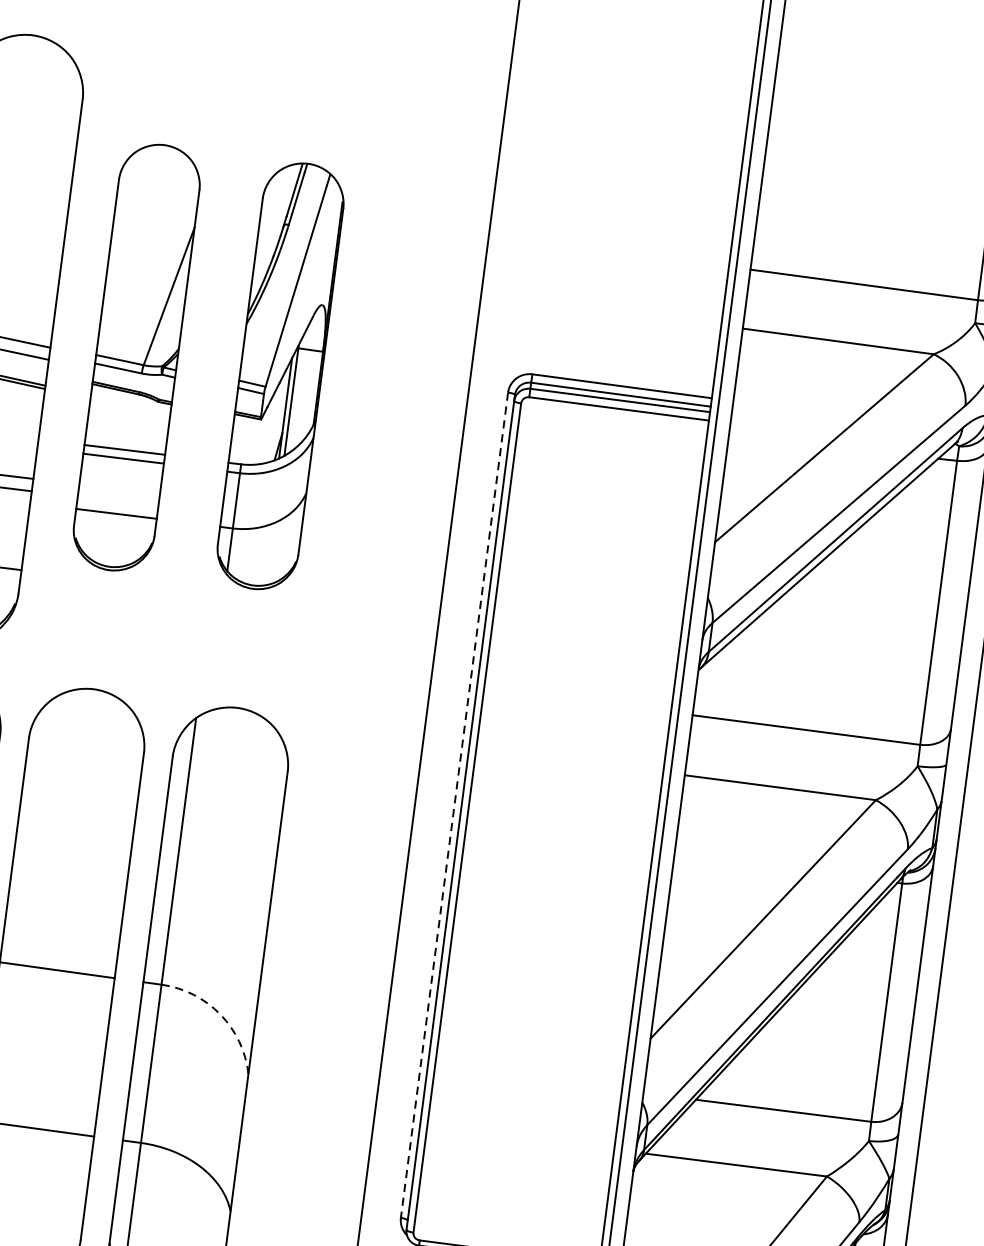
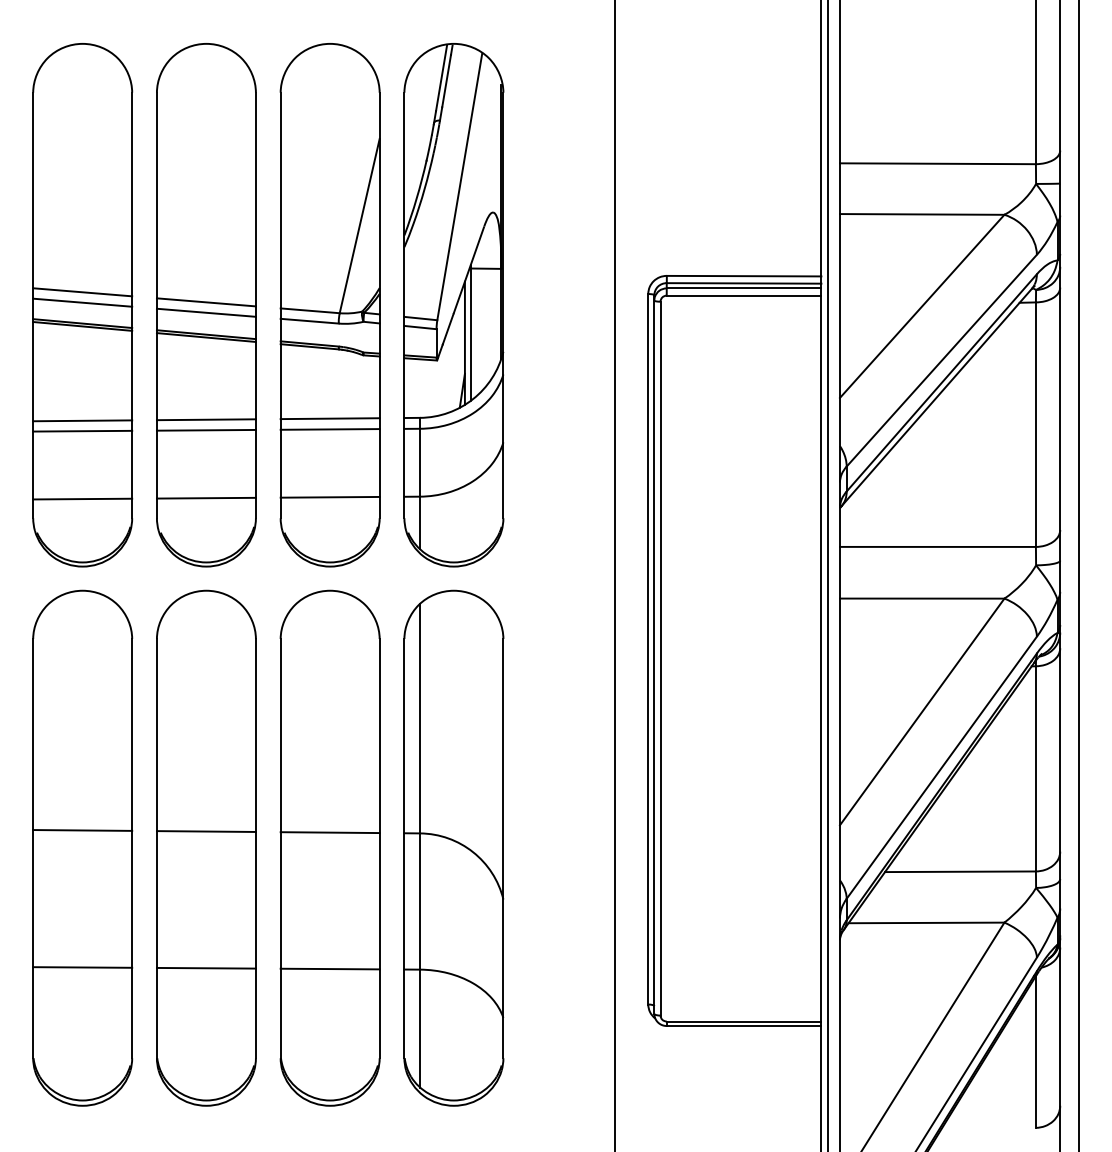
part: (136, 357) -> (329, 305), size x1.43
part: (280, 376) -> (453, 305), size x1.43
line: (454, 805) -> (648, 649), dashed -> solid
arc: (220, 1014) -> (473, 852), dashed -> solid

